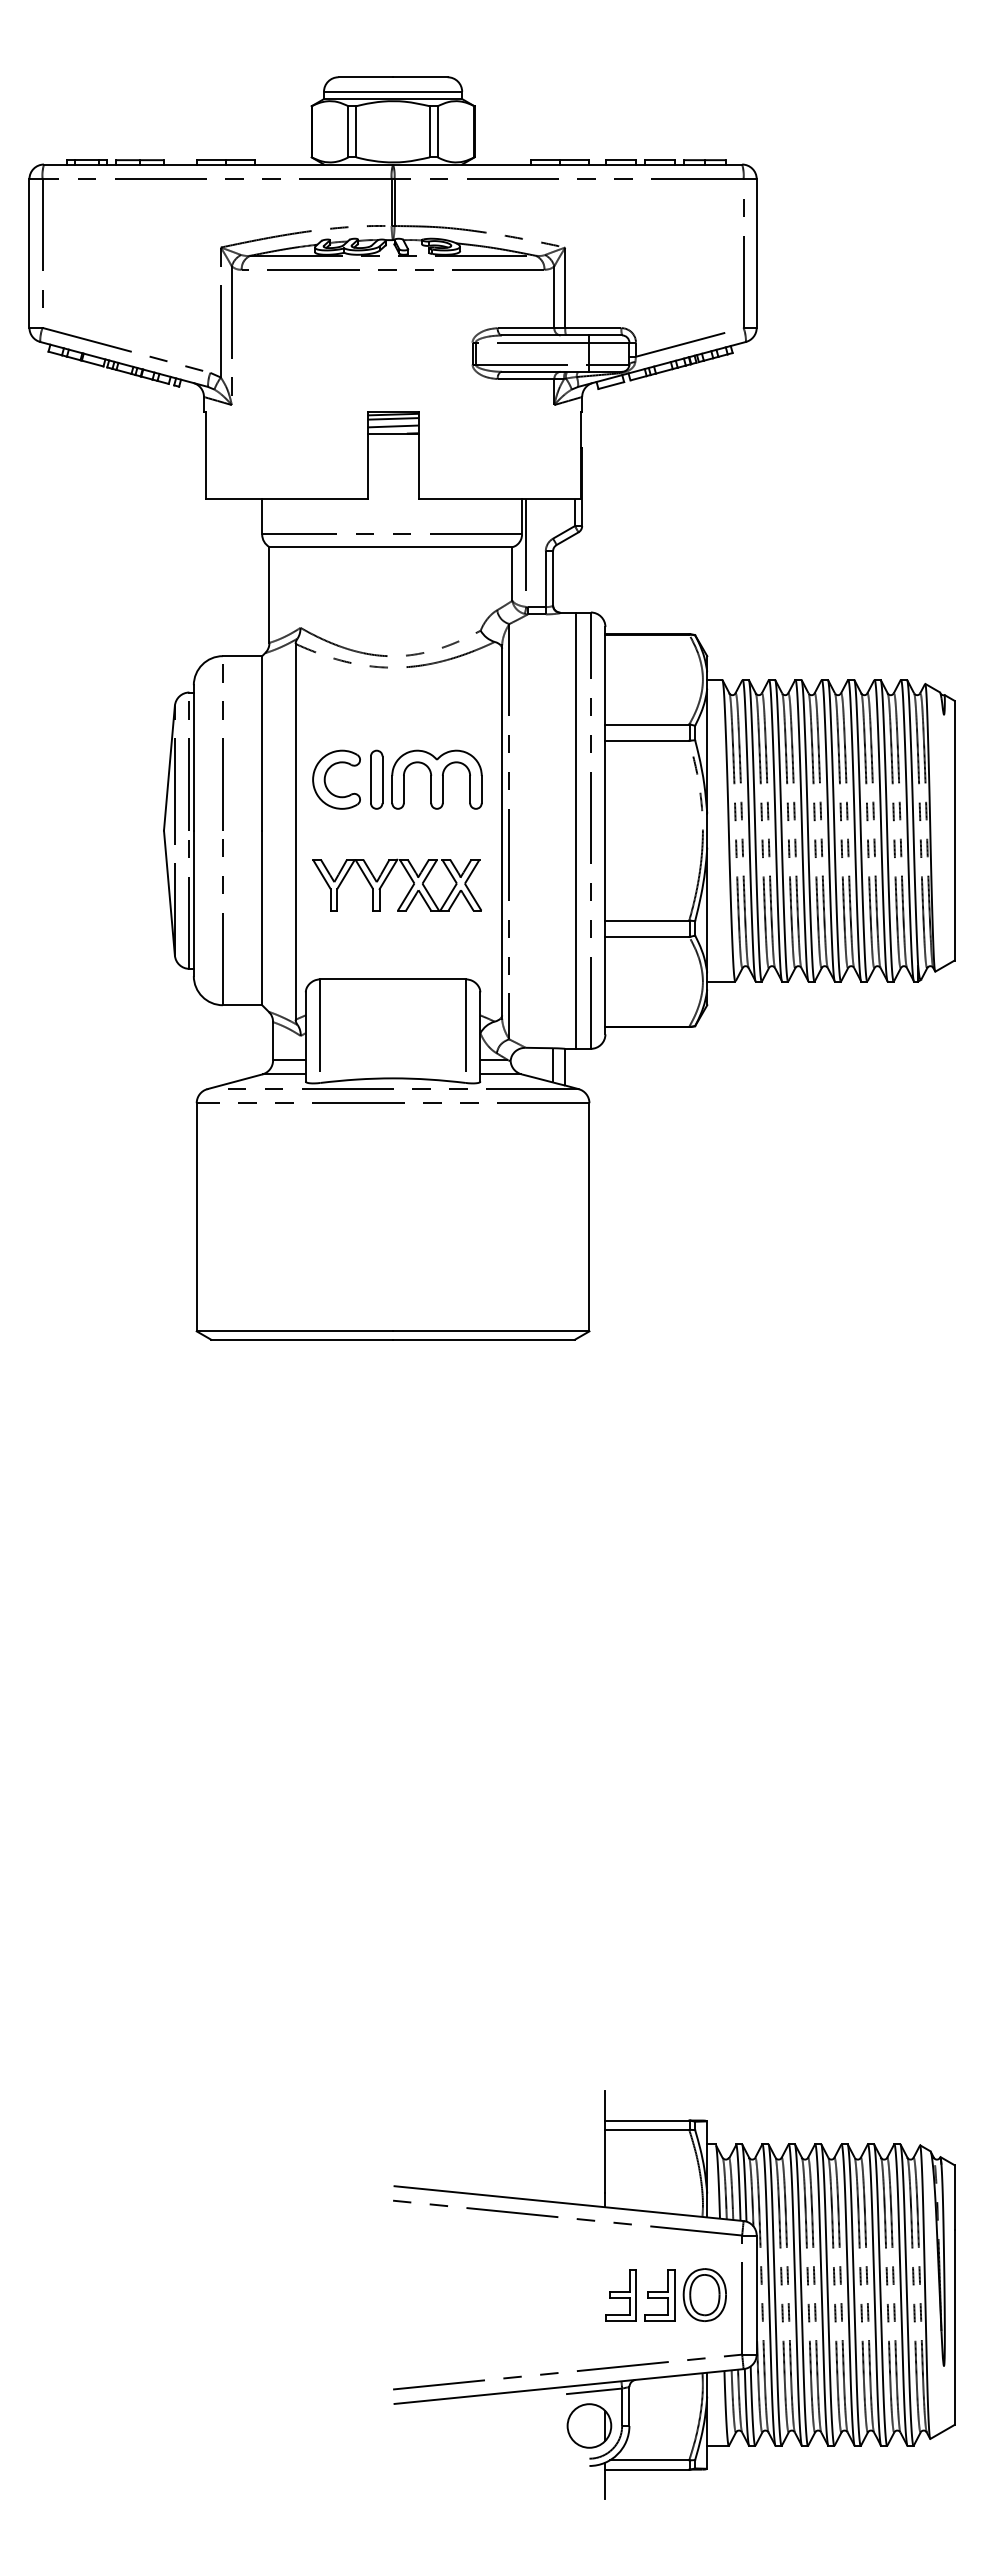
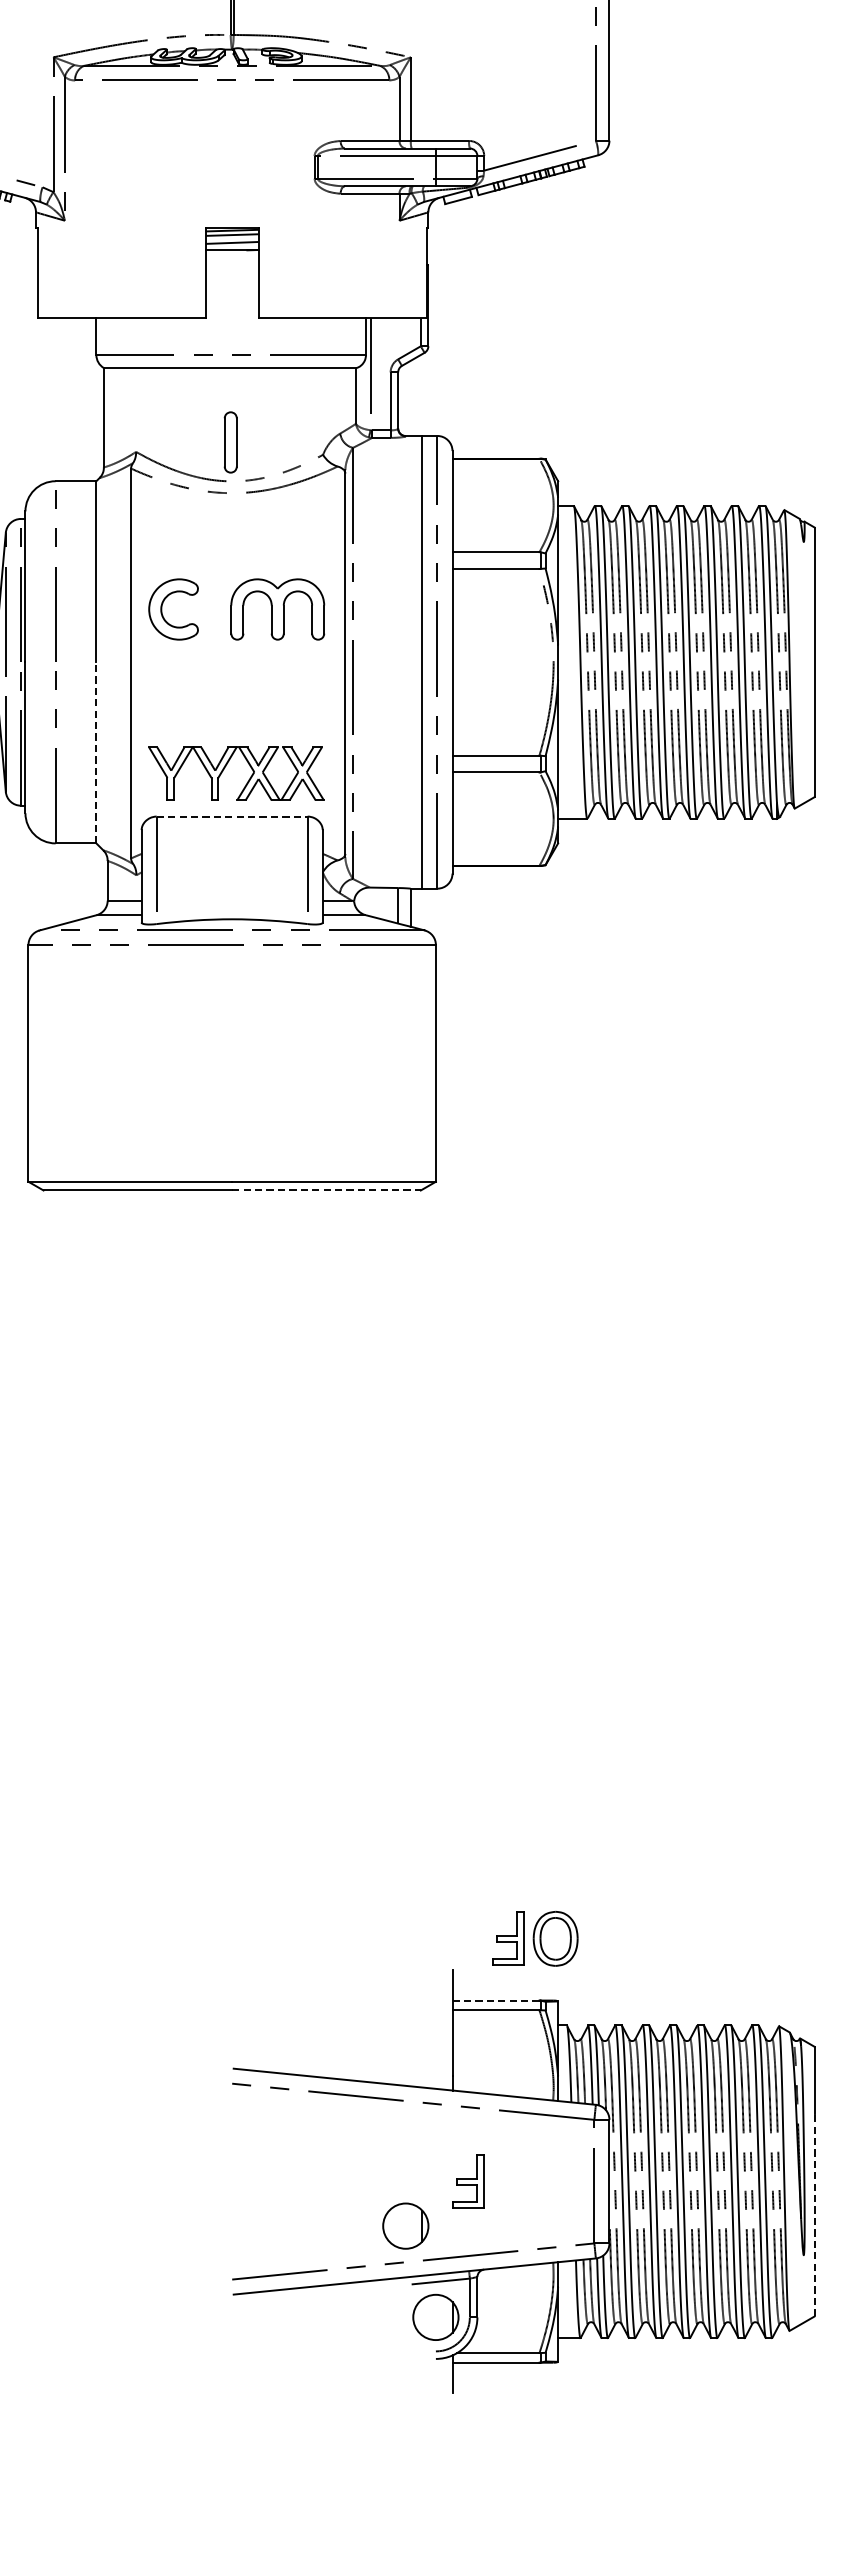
part: (376, 779) -> (230, 442), moved
part: (387, 878) -> (226, 766), moved
line: (262, 917) -> (96, 752), solid -> dashed
line: (393, 979) -> (232, 816), solid -> dashed
line: (483, 1339) -> (325, 1190), solid -> dashed
line: (647, 2120) -> (496, 2000), solid -> dashed
part: (685, 2294) -> (535, 1938), moved
line: (954, 2327) -> (814, 2215), solid -> dashed
part: (560, 2337) -> (405, 2225), added

